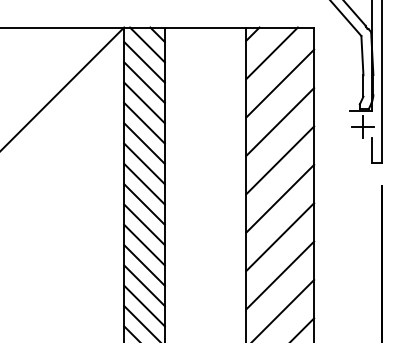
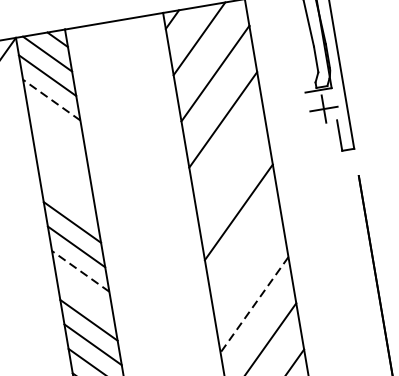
line: (144, 82) -> (51, 99), solid -> dashed
line: (144, 102) -> (55, 124), removed
line: (144, 122) -> (59, 148), removed
line: (144, 143) -> (64, 173), removed
line: (280, 160) -> (231, 166), removed
line: (144, 163) -> (68, 197), removed
line: (144, 224) -> (80, 271), solid -> dashed
line: (280, 237) -> (247, 258), removed
line: (144, 244) -> (84, 295), removed
line: (280, 275) -> (254, 304), solid -> dashed

